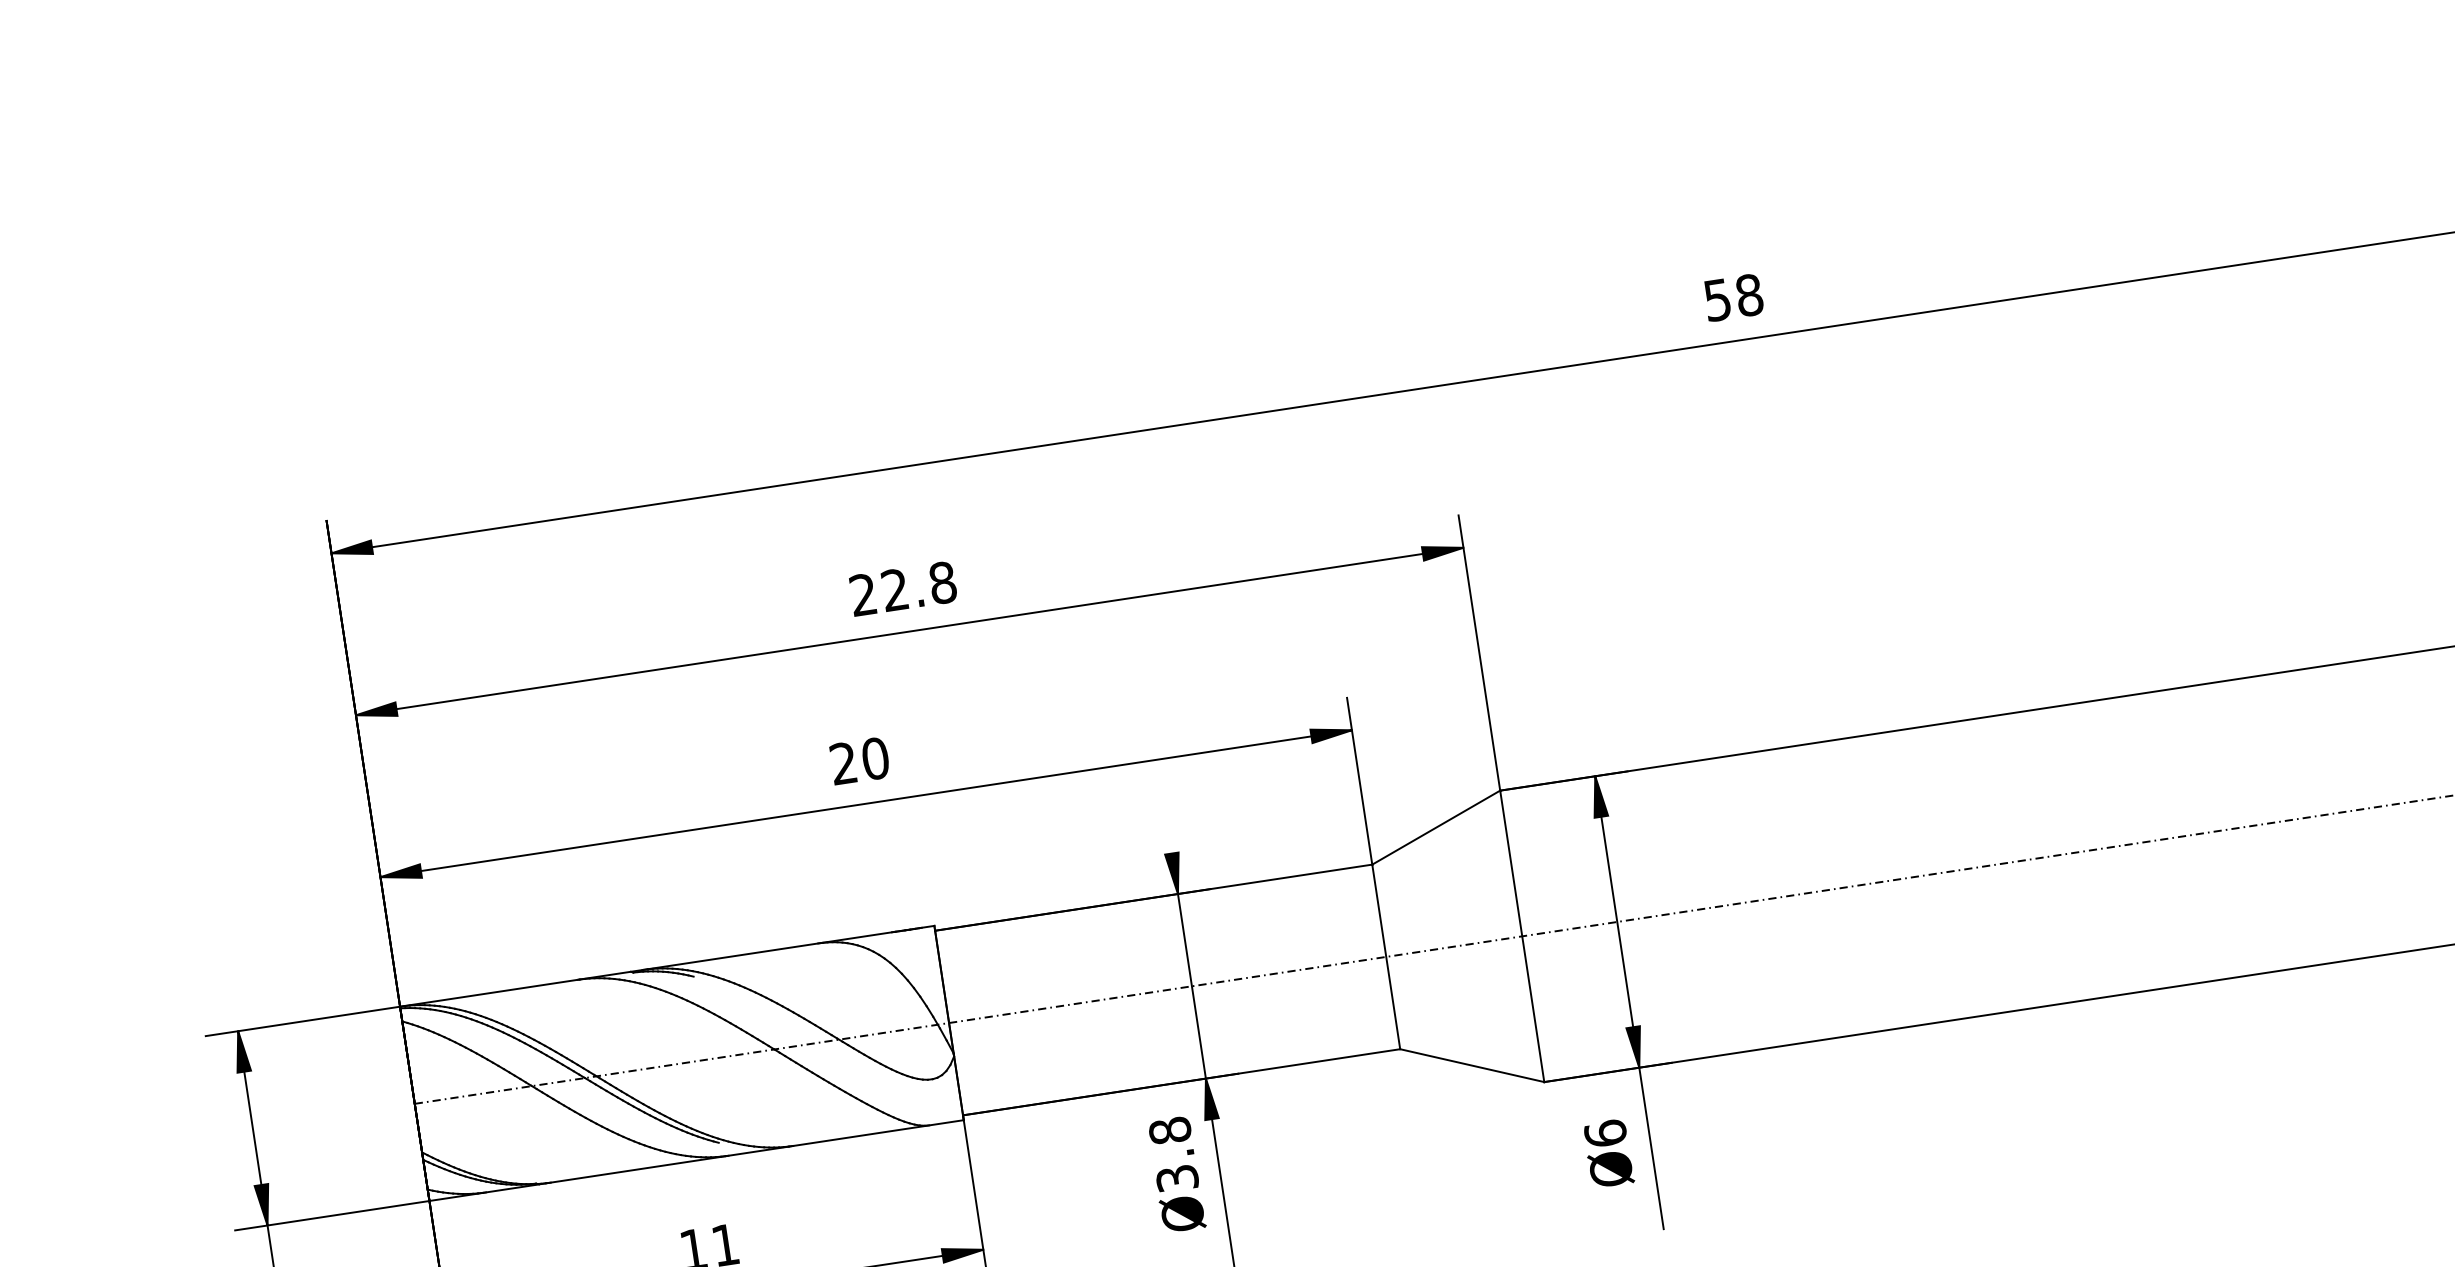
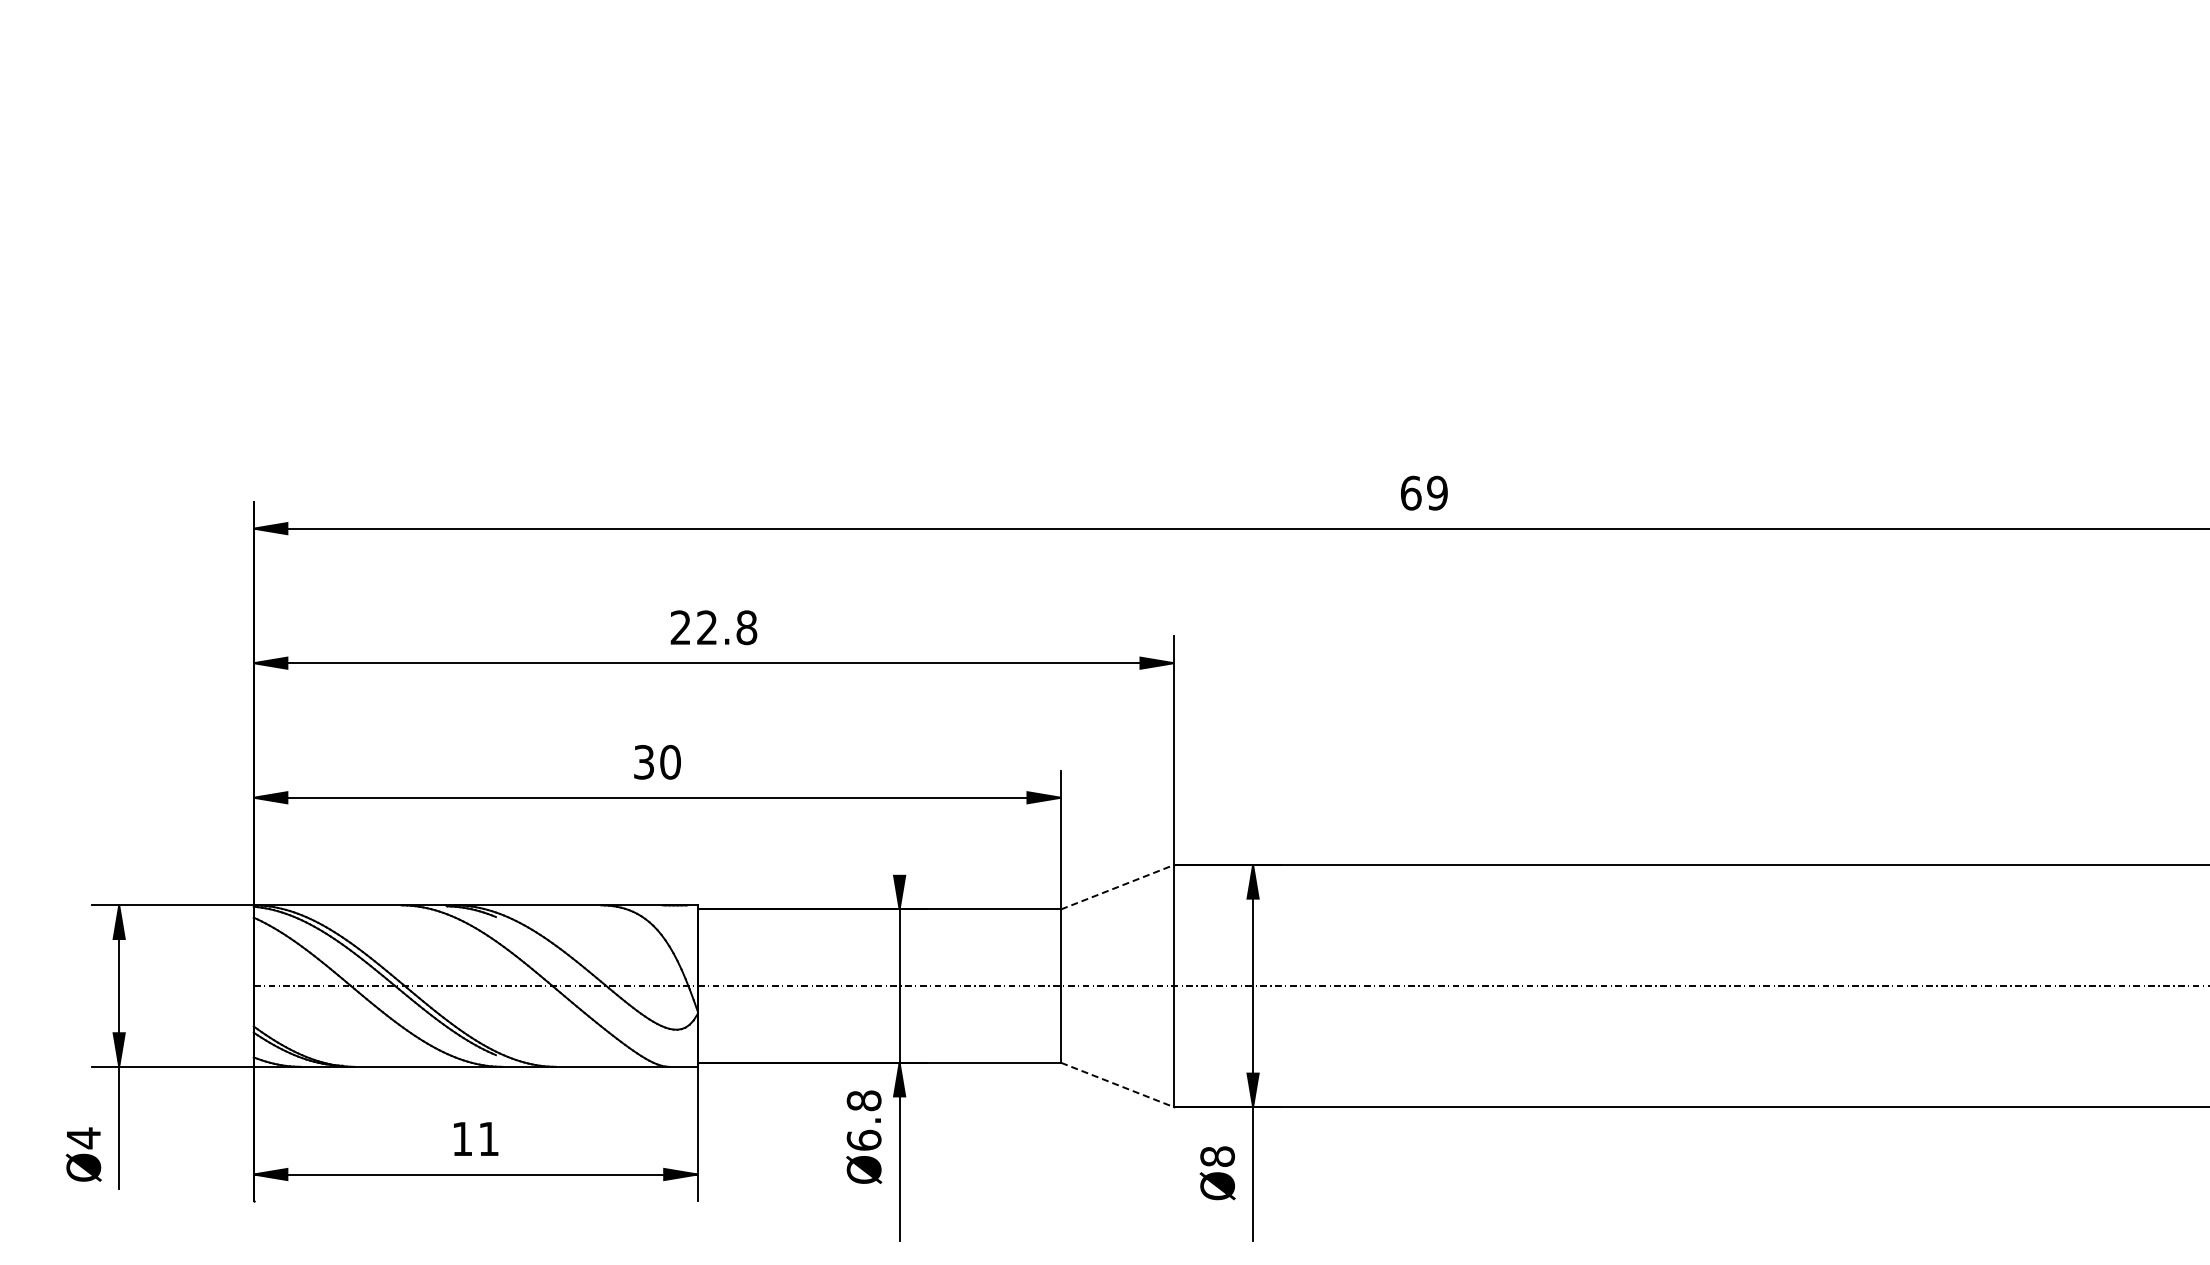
text: (1732, 296) -> (1423, 492), 58 -> 69
text: (843, 763) -> (643, 762), 20 -> 30
line: (1436, 827) -> (1117, 887), solid -> dashed
line: (1472, 1066) -> (1117, 1085), solid -> dashed
text: (1605, 1133) -> (1217, 1156), Ø6 -> Ø8
text: (1176, 1177) -> (863, 1139), Ø3.8 -> Ø6.8

